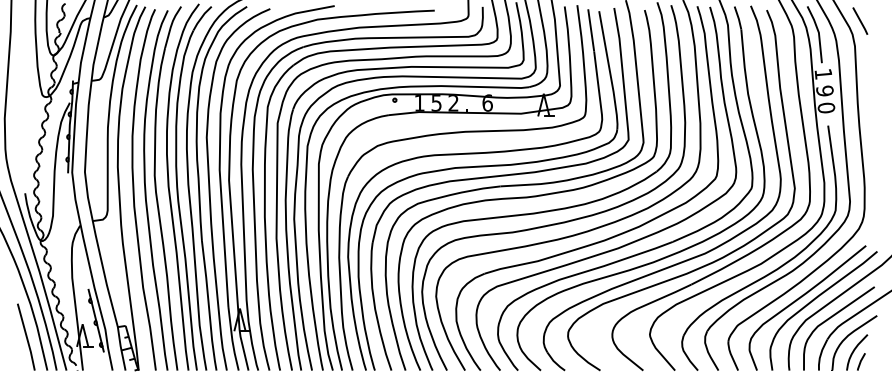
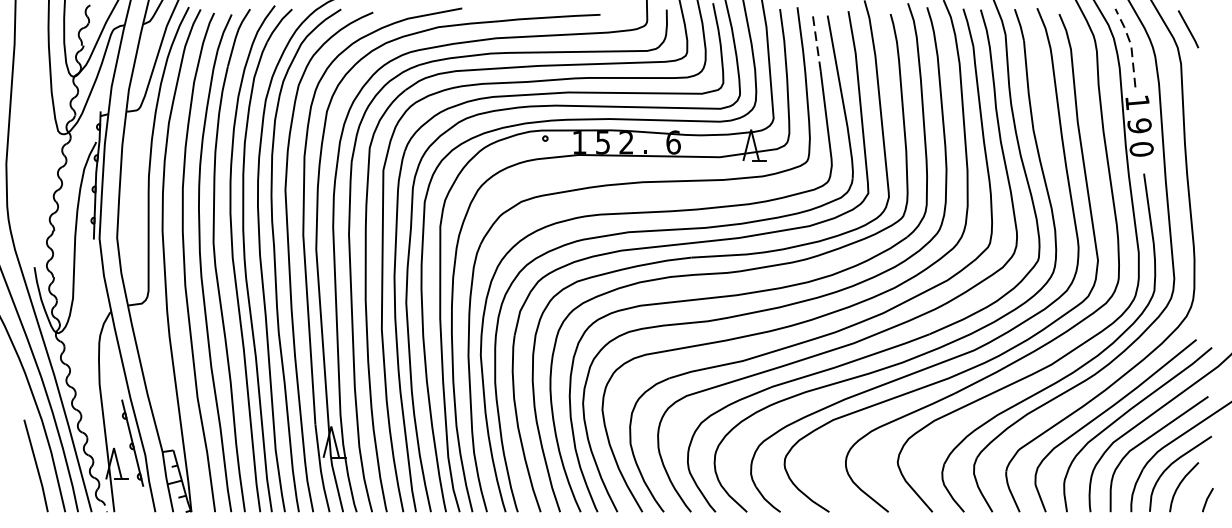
line: (591, 29) -> (817, 40), solid -> dashed
line: (818, 32) -> (1130, 45), solid -> dashed
line: (861, 361) -> (1208, 499), moved

